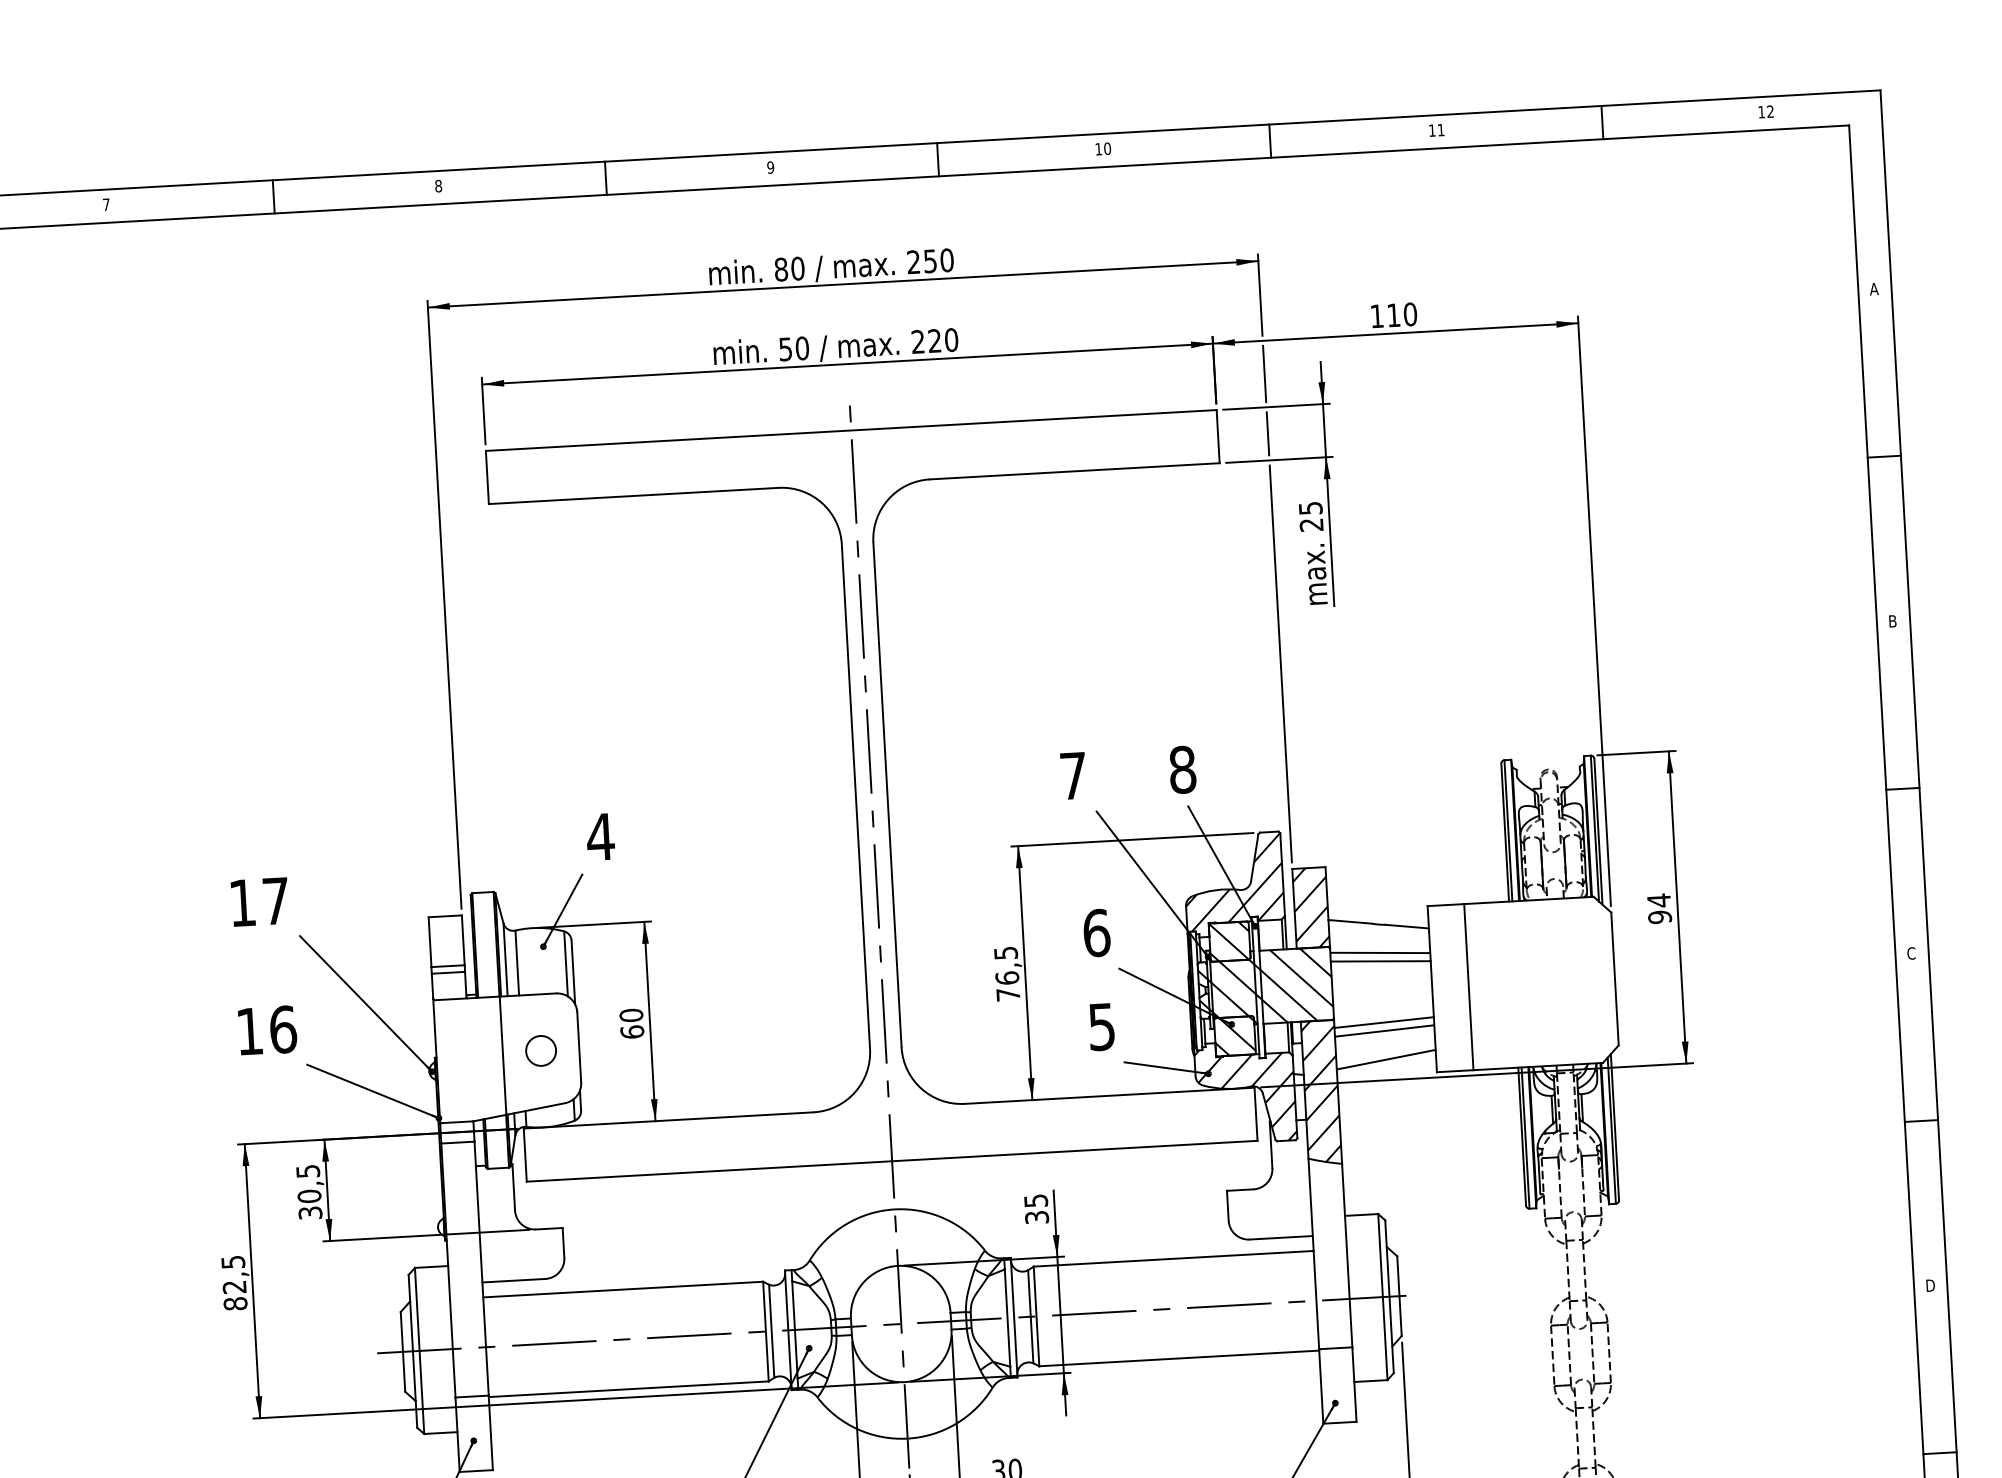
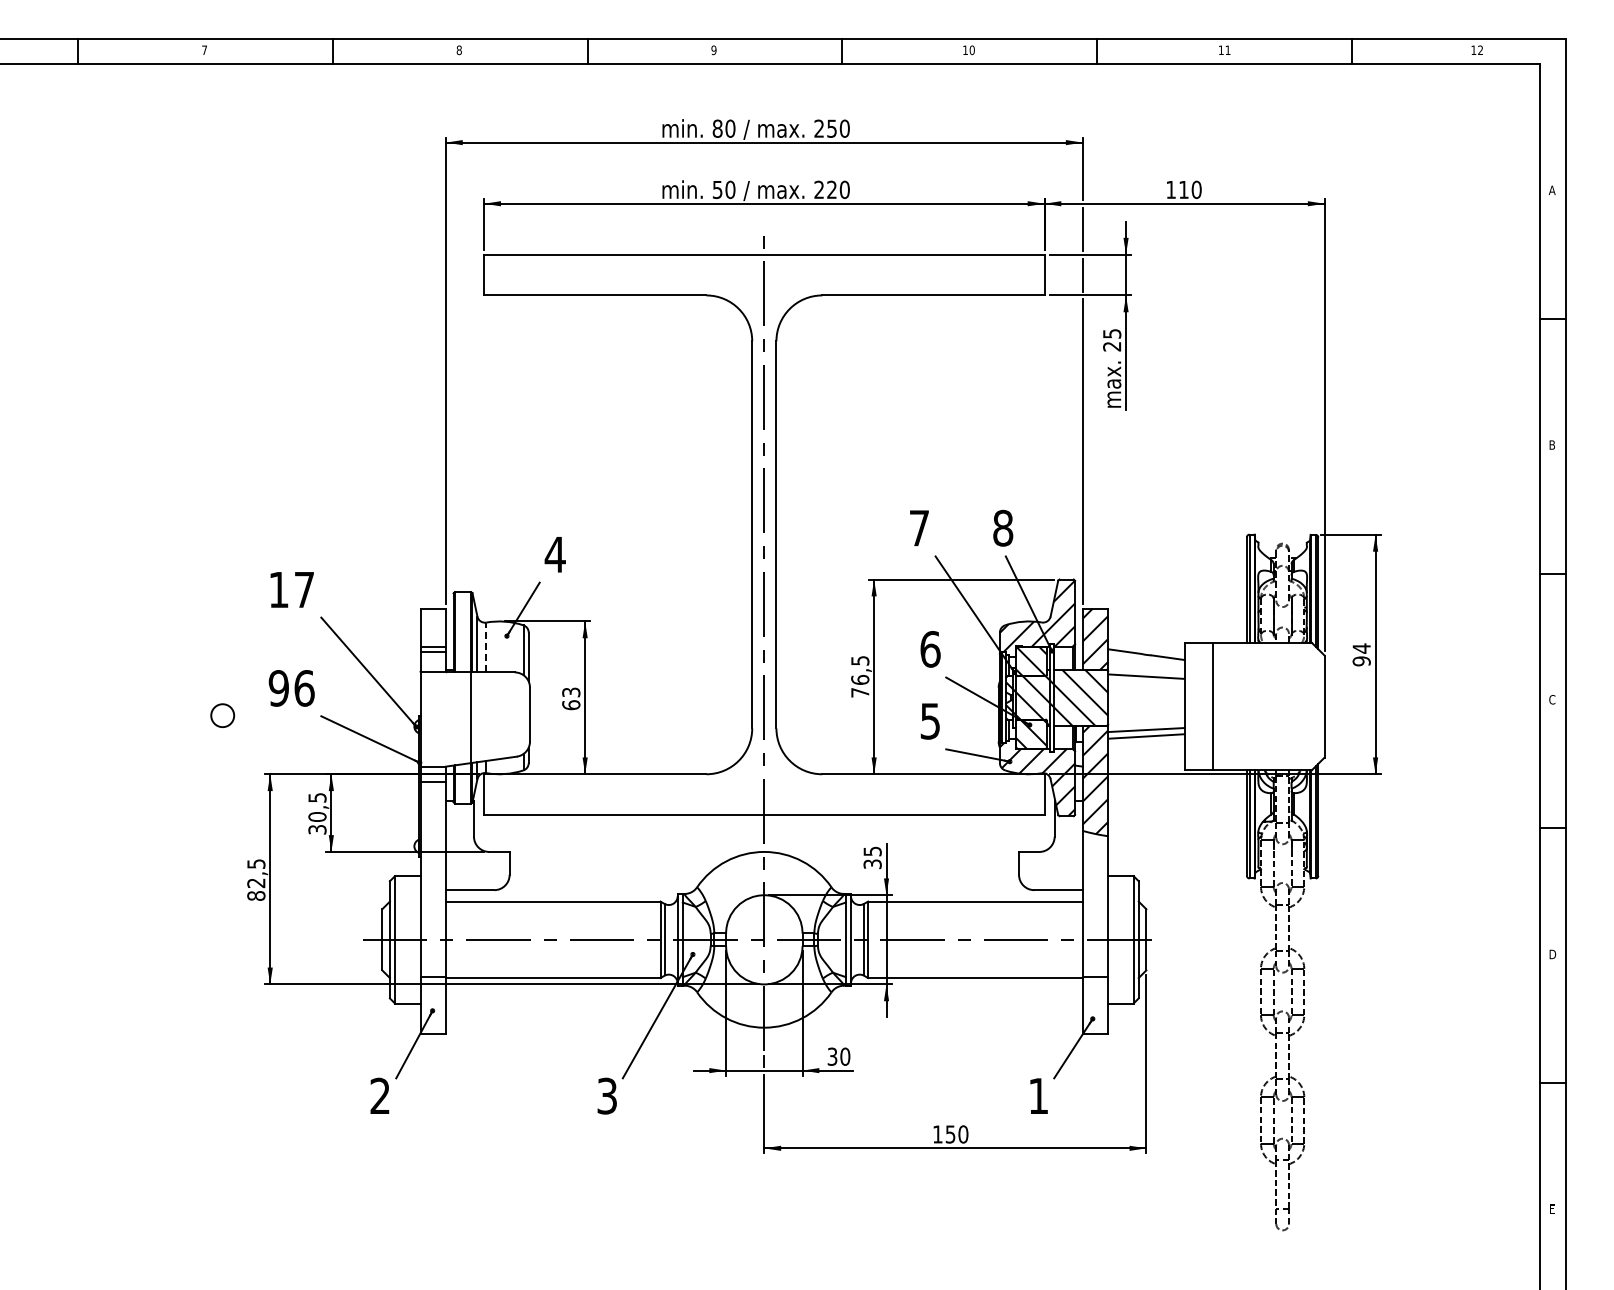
line: (1380, 961) -> (1146, 683), removed
line: (517, 963) -> (486, 647), solid -> dashed
text: (631, 1015) -> (571, 692), 60 -> 63
text: (249, 1031) -> (278, 688), 16 -> 96
circle: (540, 1050) -> (222, 715), moved
line: (1386, 1059) -> (1146, 758), removed

